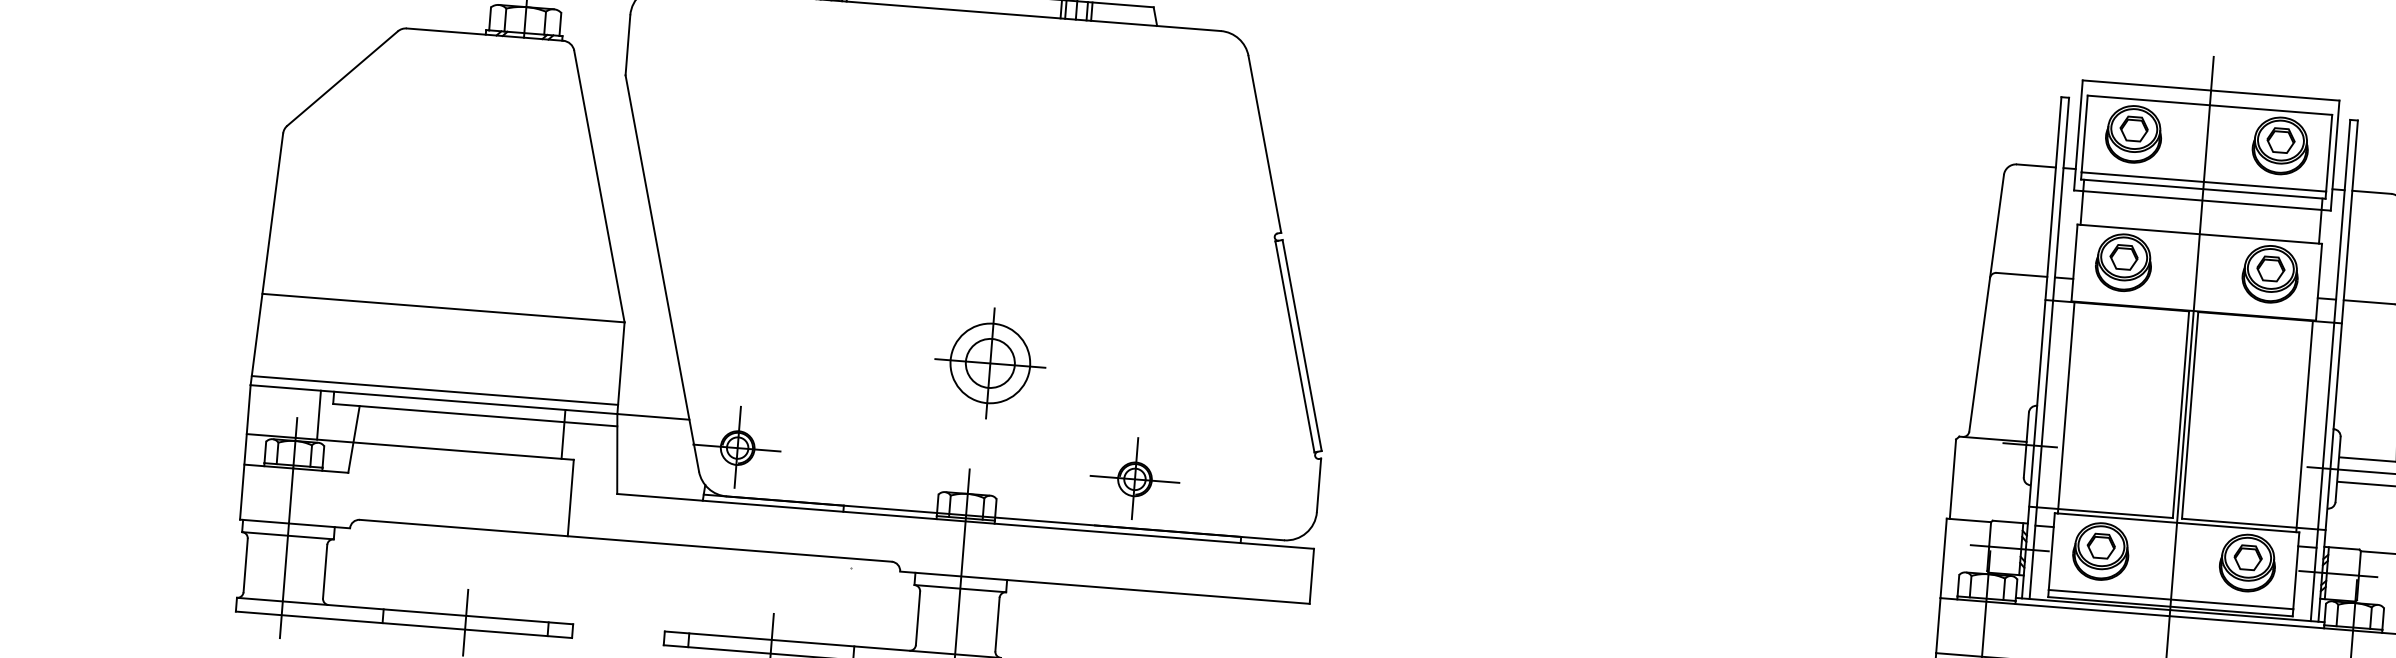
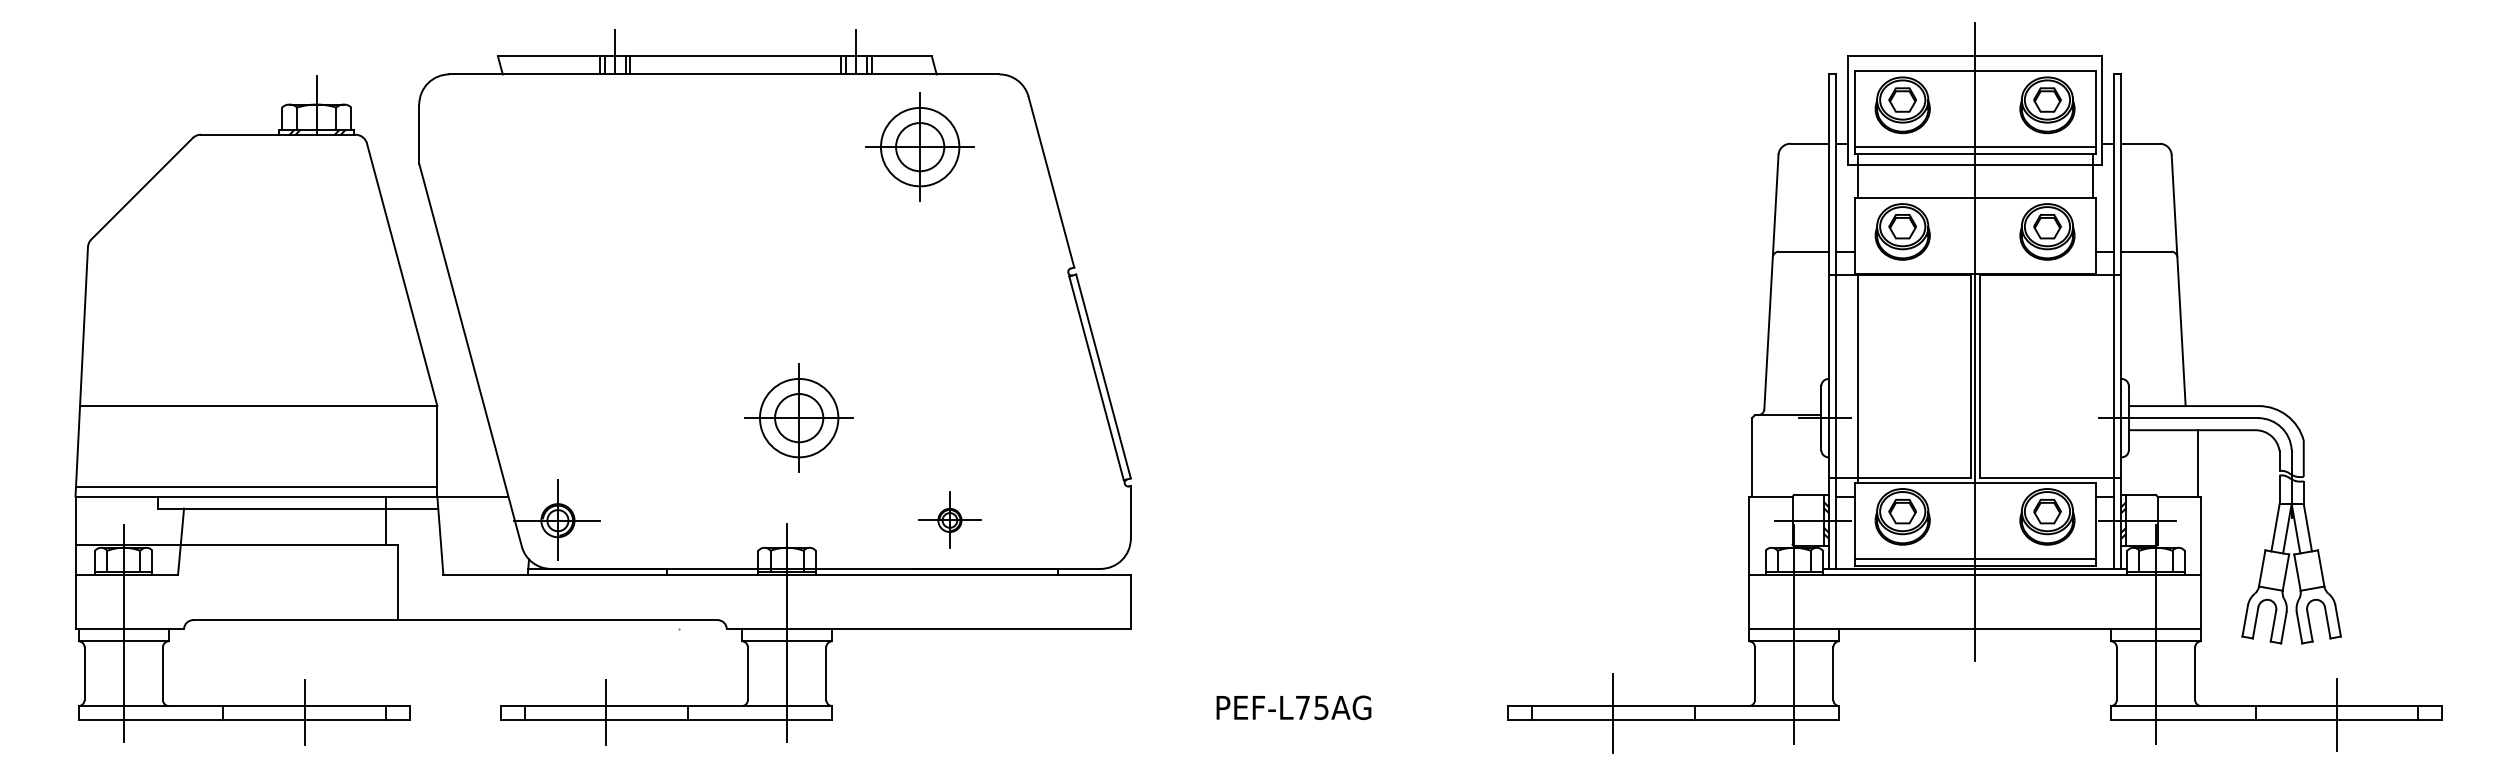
part: (1133, 97) -> (919, 146), added
line: (318, 414) -> (144, 520), removed
line: (2304, 426) -> (2092, 378), removed
part: (1134, 478) -> (949, 519), size x0.7

